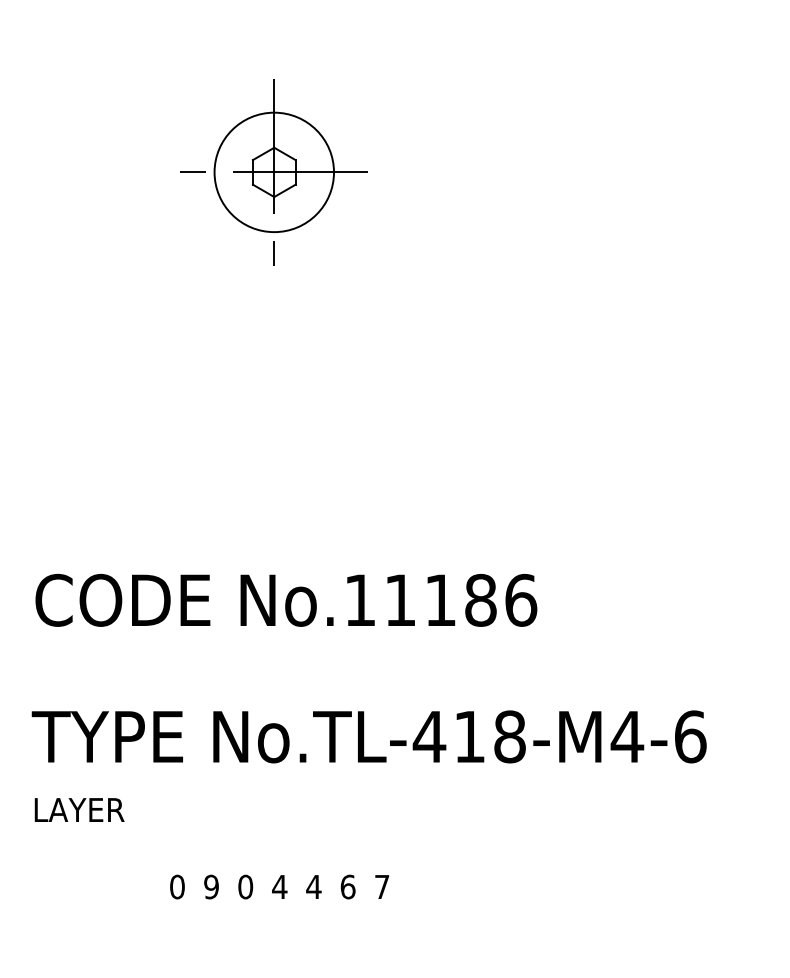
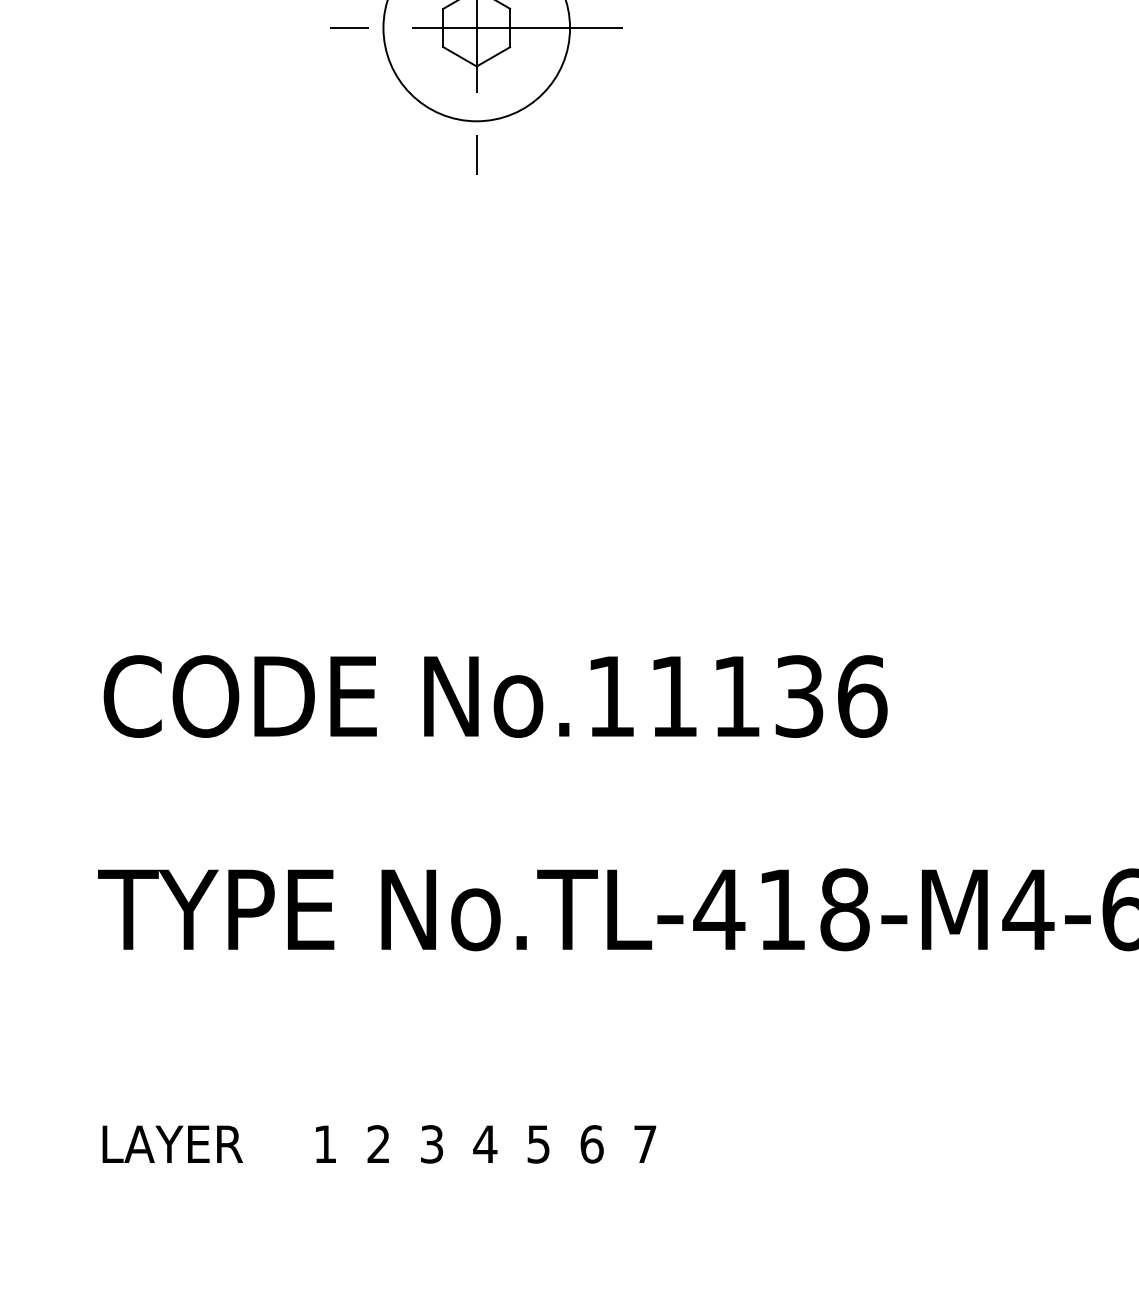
text: (480, 600) -> (798, 696), No.11186 -> No.11136
text: (79, 809) -> (172, 1143), moved
text: (177, 886) -> (325, 1143), 0 -> 1
text: (211, 886) -> (378, 1143), 9 -> 2
text: (245, 886) -> (431, 1143), 0 -> 3
text: (313, 887) -> (538, 1145), 4 -> 5

